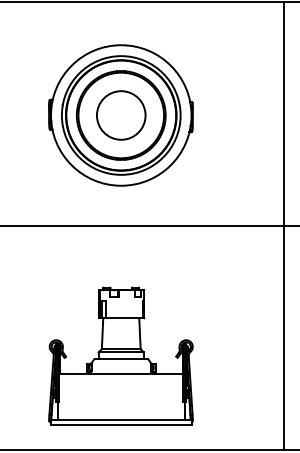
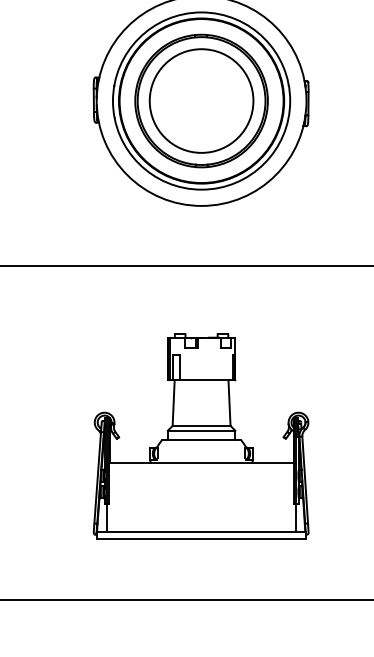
circle: (120, 115) -> (200, 101), size x1.43
part: (120, 355) -> (200, 435), moved

